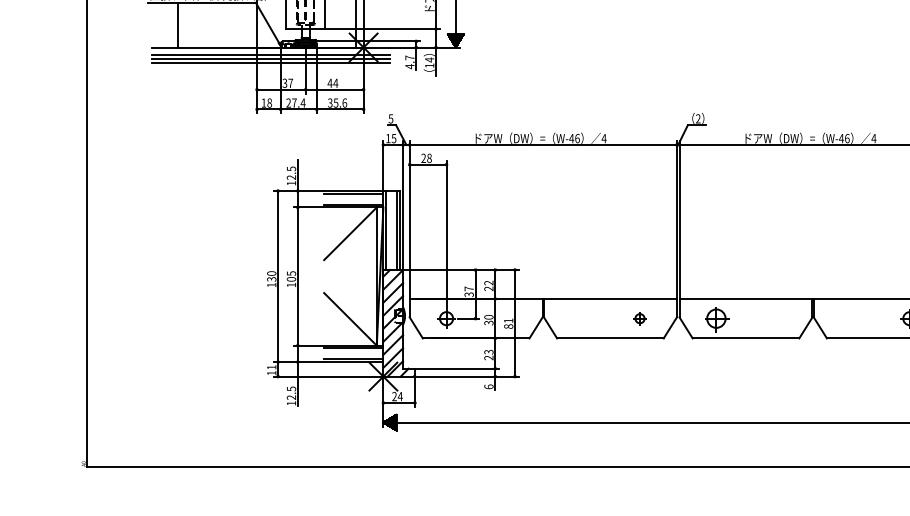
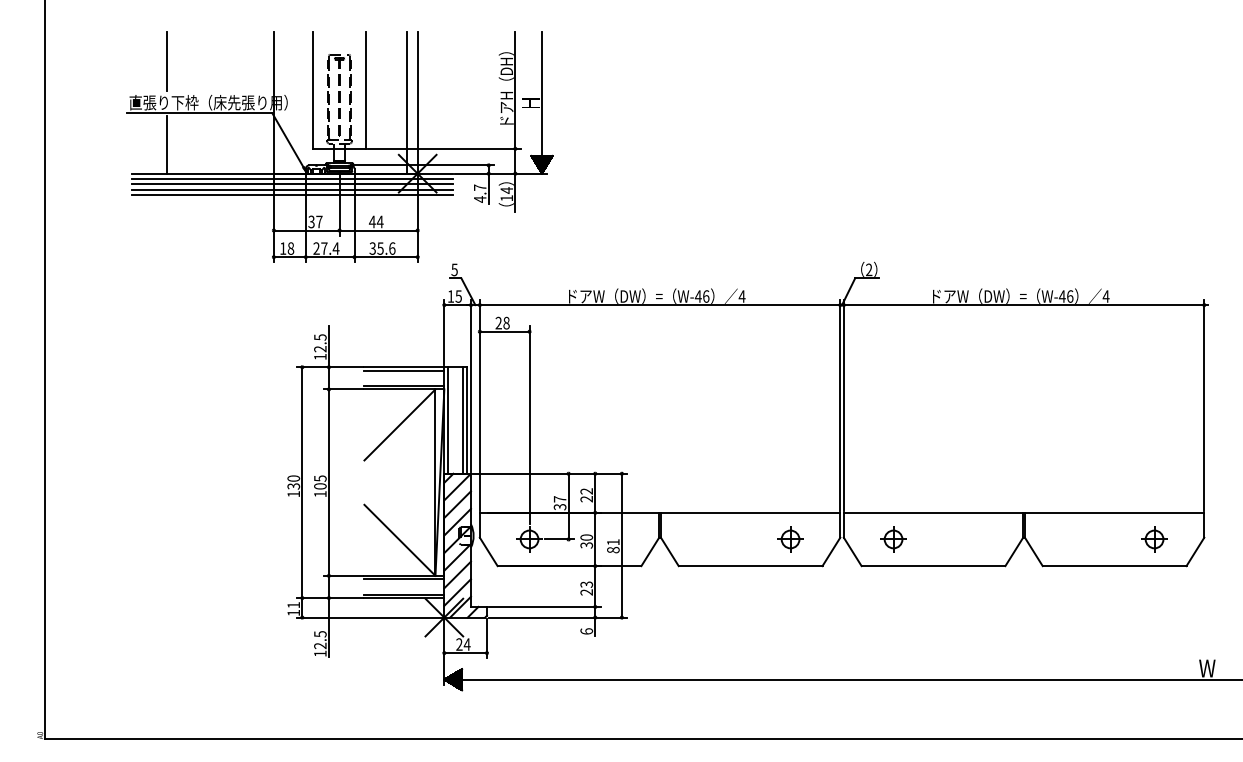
line: (270, 51) -> (292, 179), added
part: (639, 318) -> (790, 539), size x1.43
part: (716, 318) -> (893, 539), size x0.71

